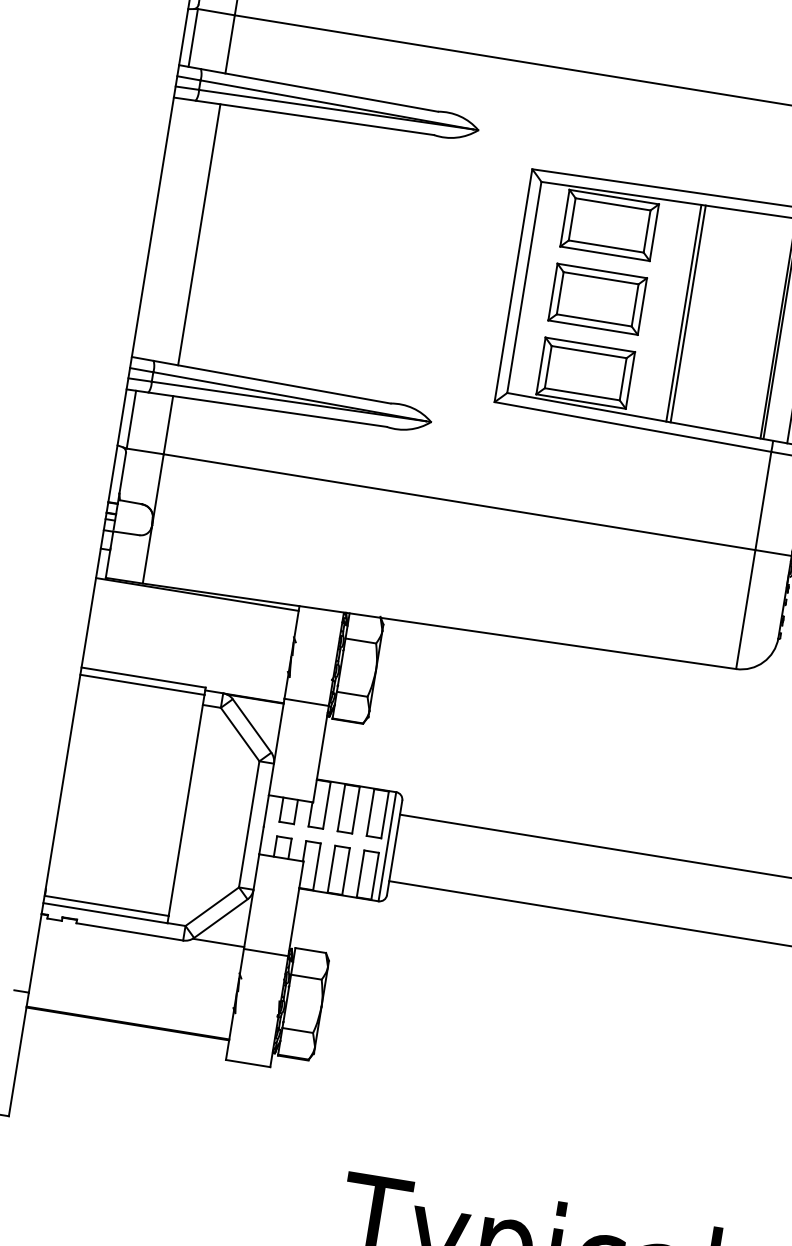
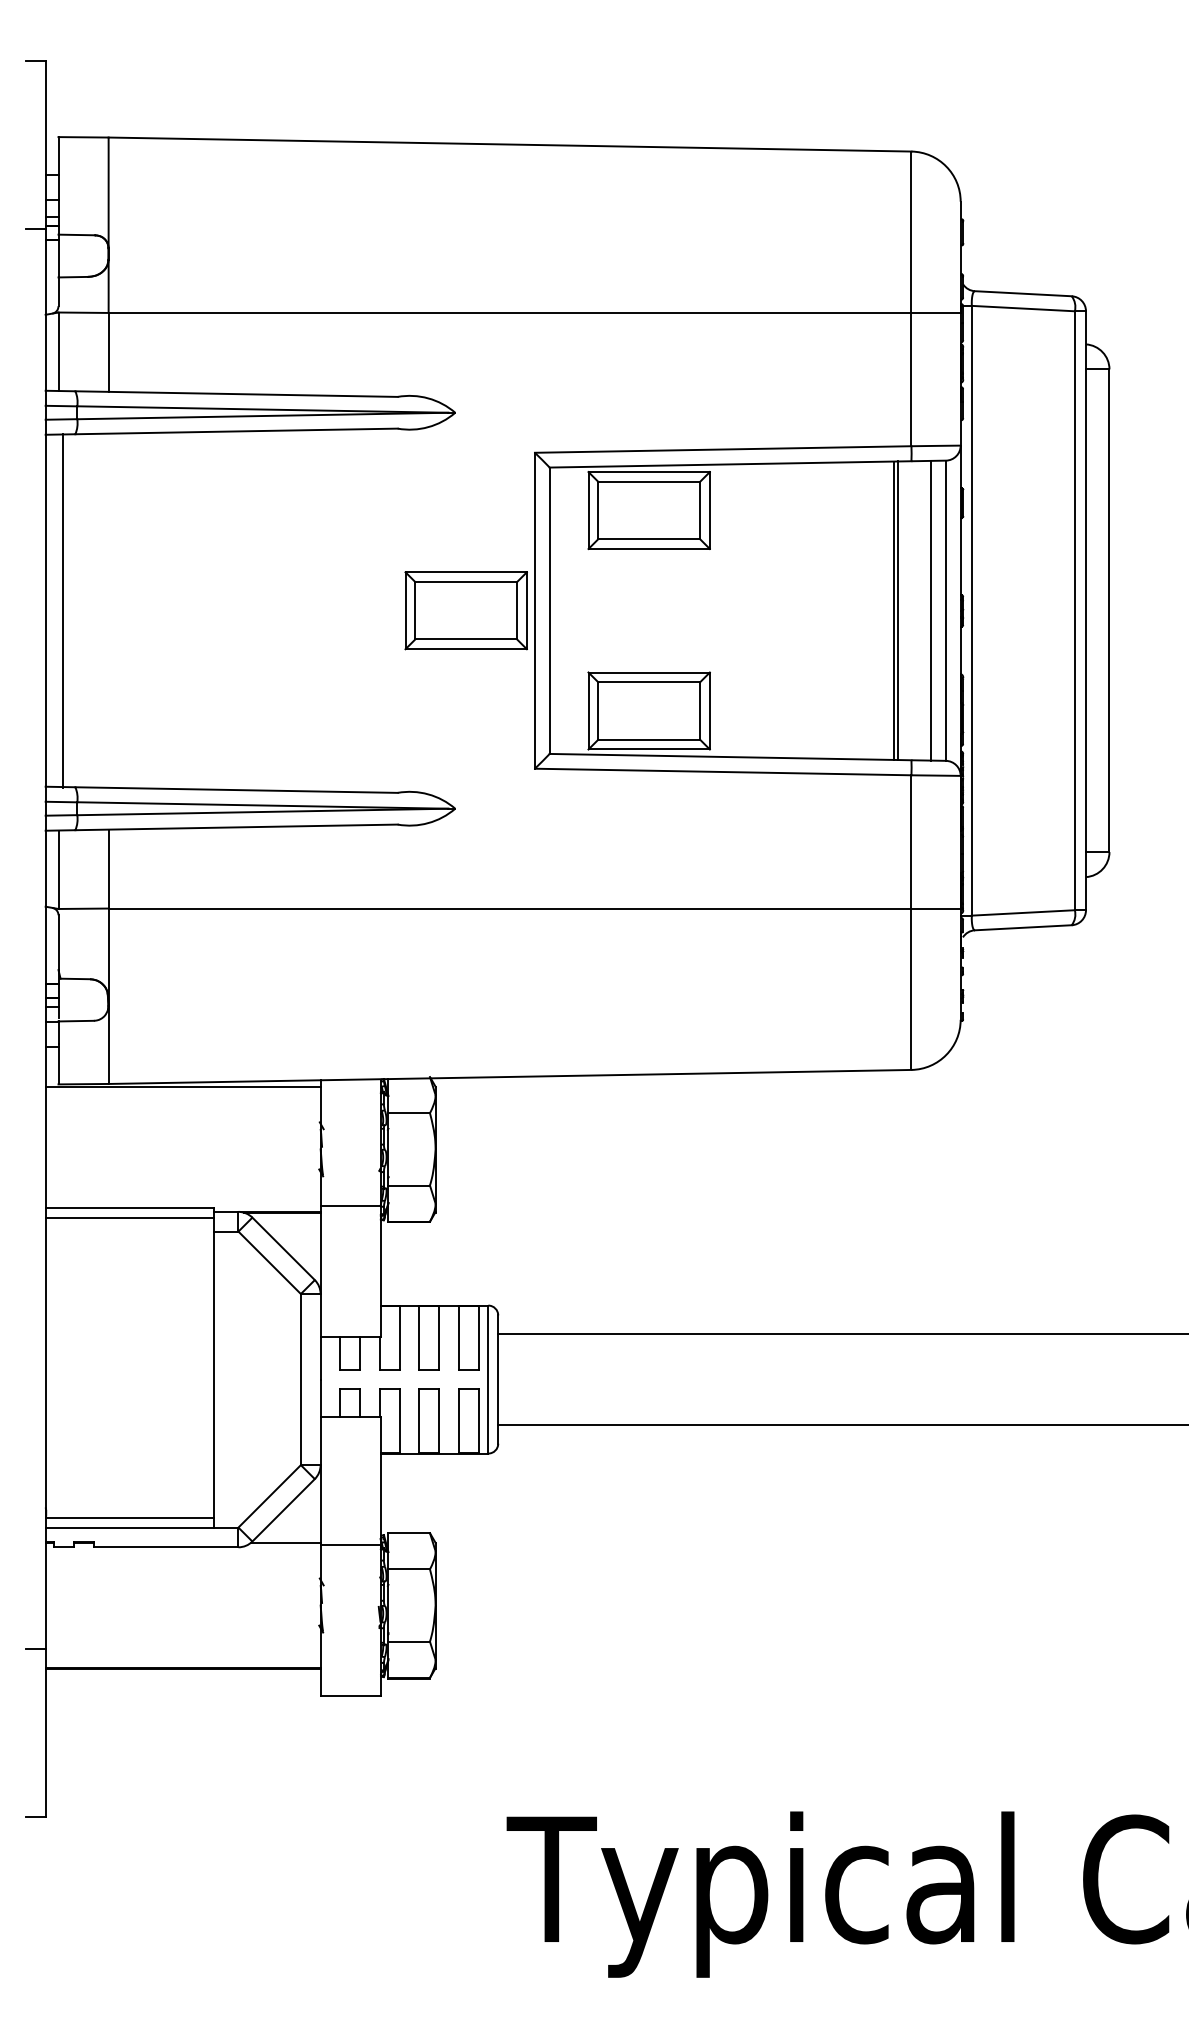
line: (199, 234) -> (62, 610), moved
part: (597, 299) -> (465, 610), moved
line: (684, 313) -> (766, 610), removed
line: (688, 313) -> (772, 610), removed

